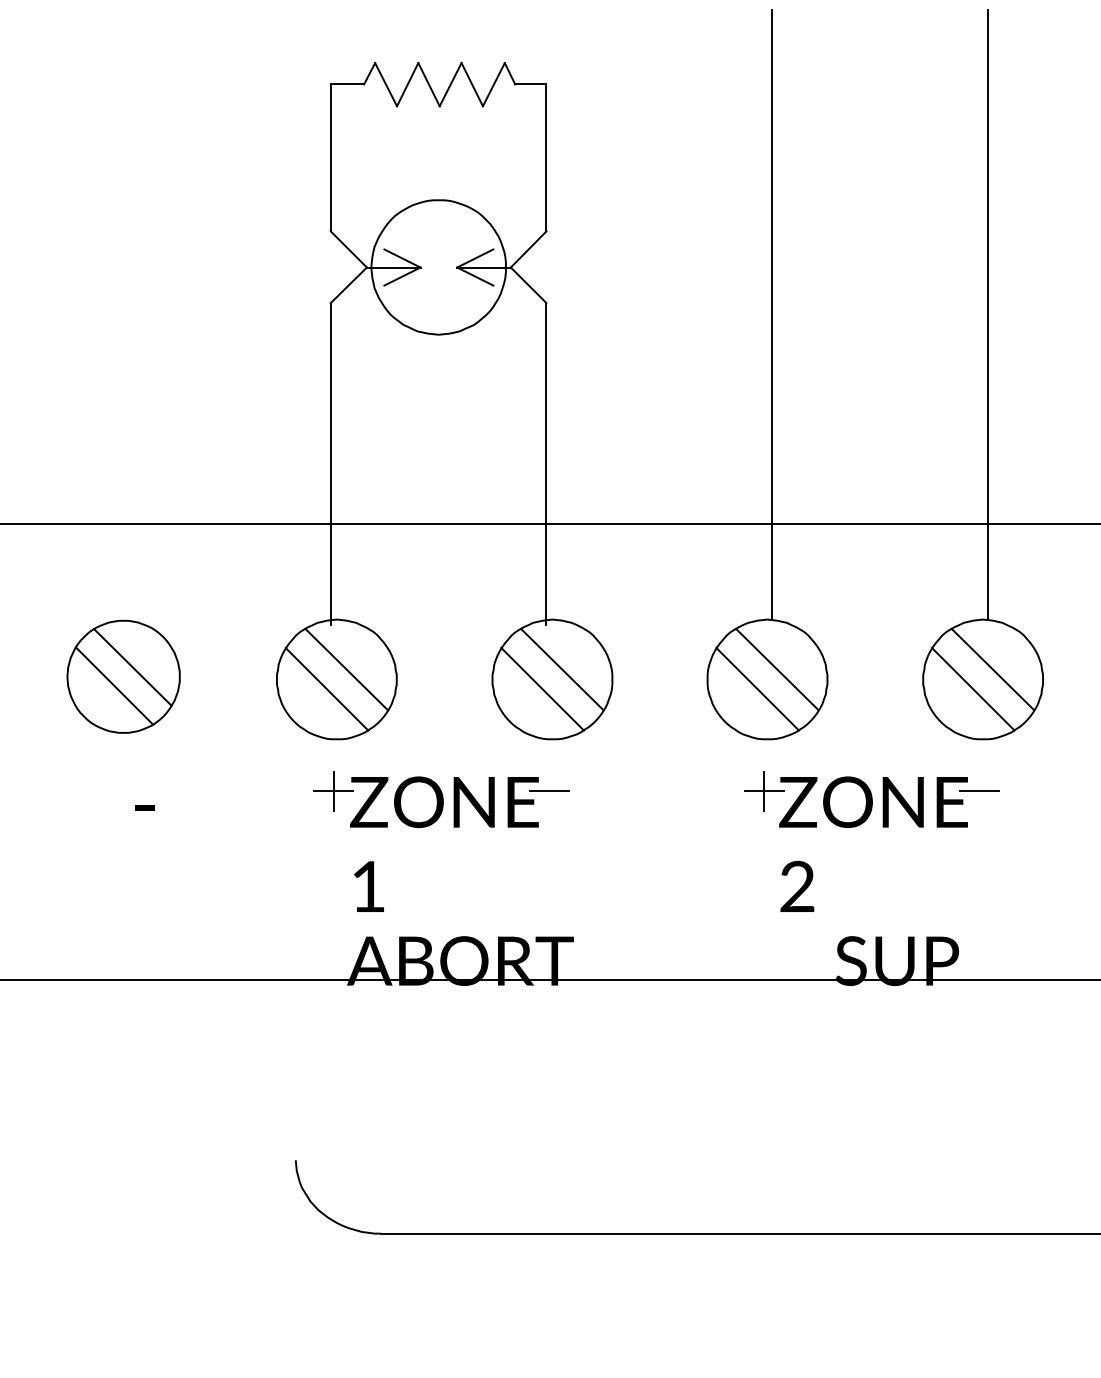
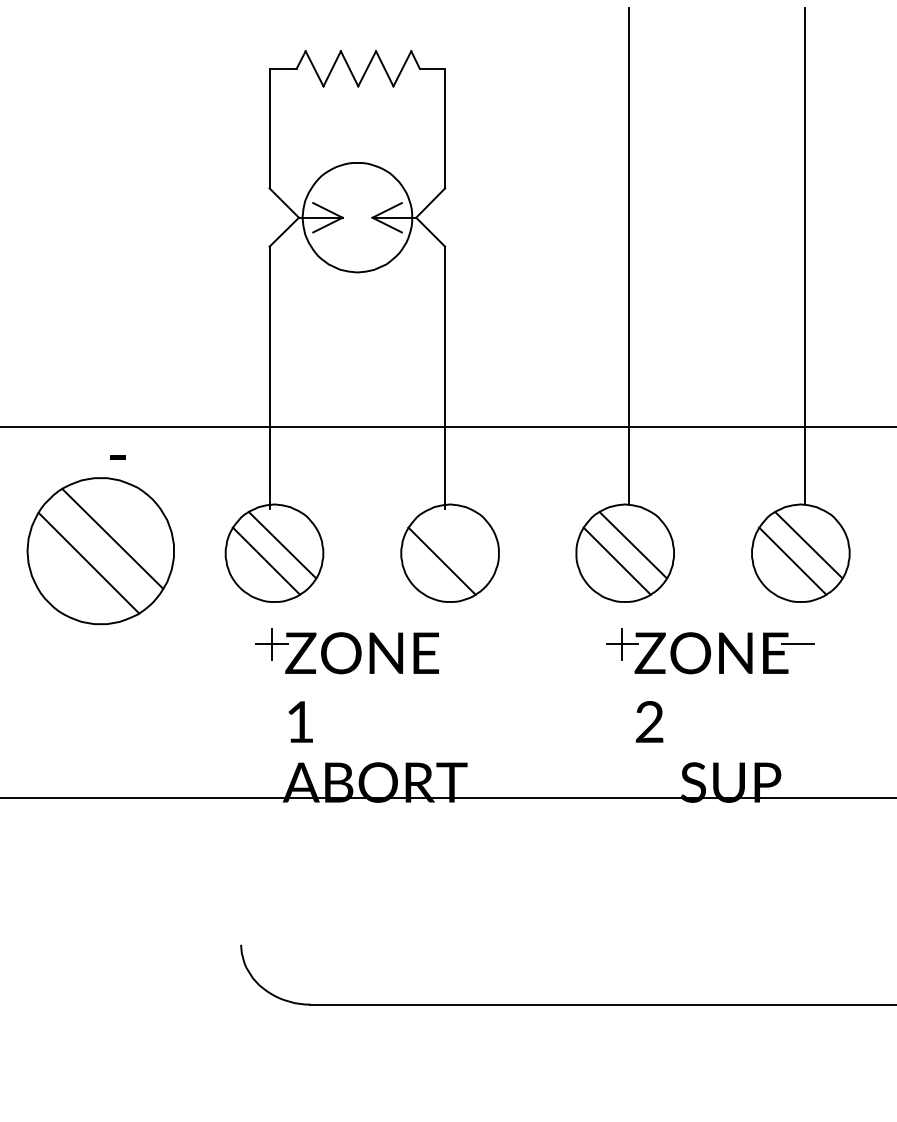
line: (561, 669) -> (457, 545), removed
part: (123, 676) -> (100, 550), size x1.6
line: (549, 791) -> (447, 644), removed
text: (144, 807) -> (117, 457), moved

